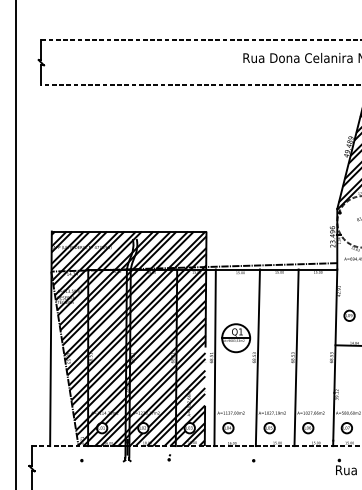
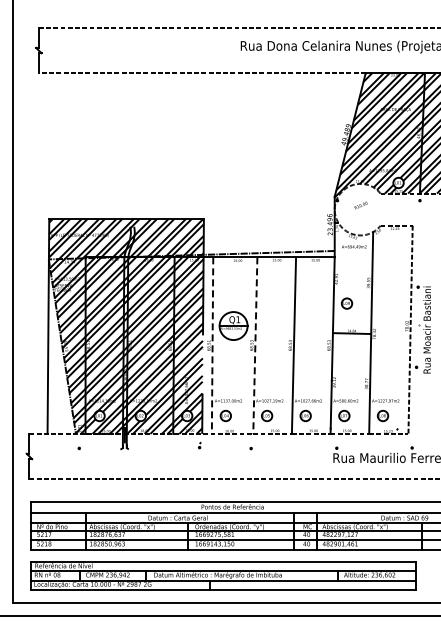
line: (215, 358) -> (212, 346), solid -> dashed
line: (258, 358) -> (255, 346), solid -> dashed
part: (169, 457) -> (199, 445), moved

